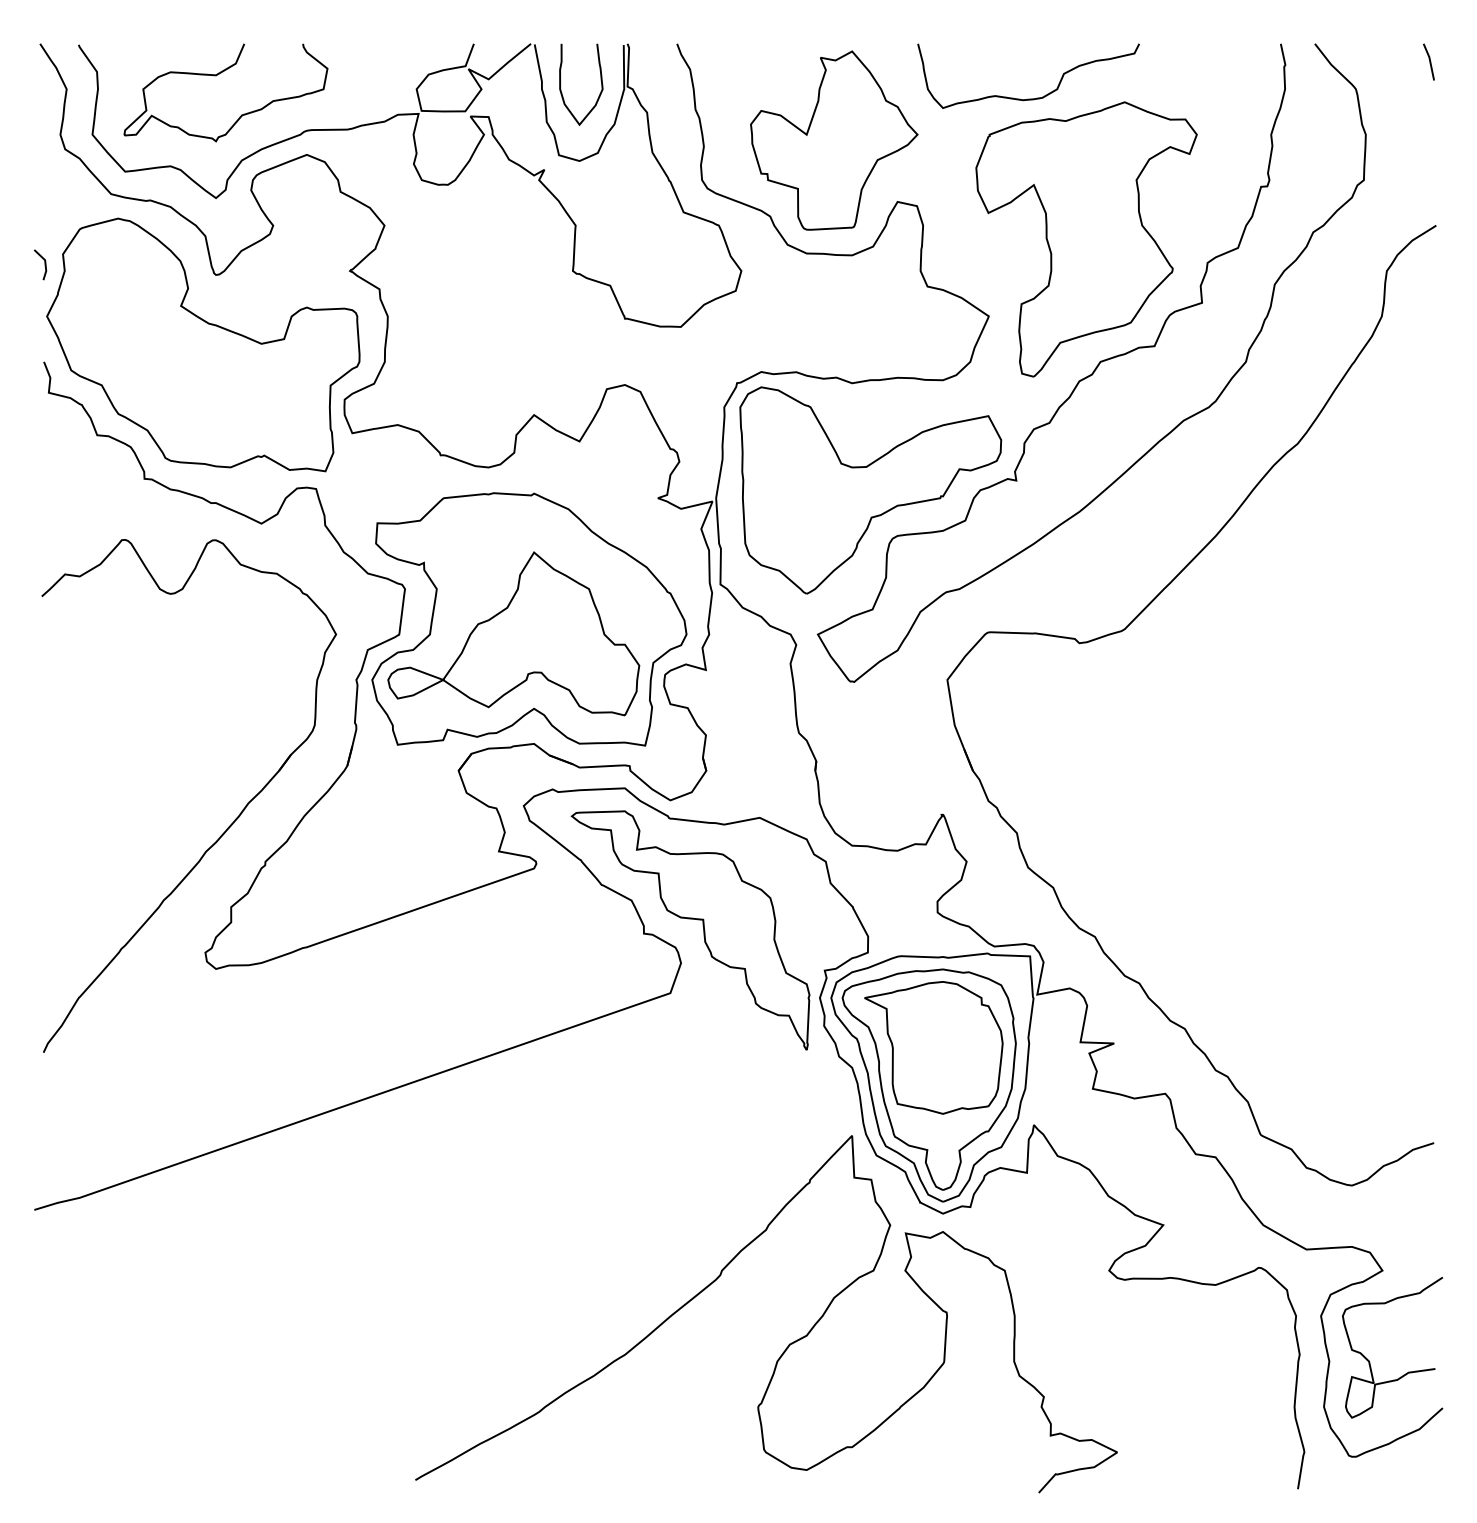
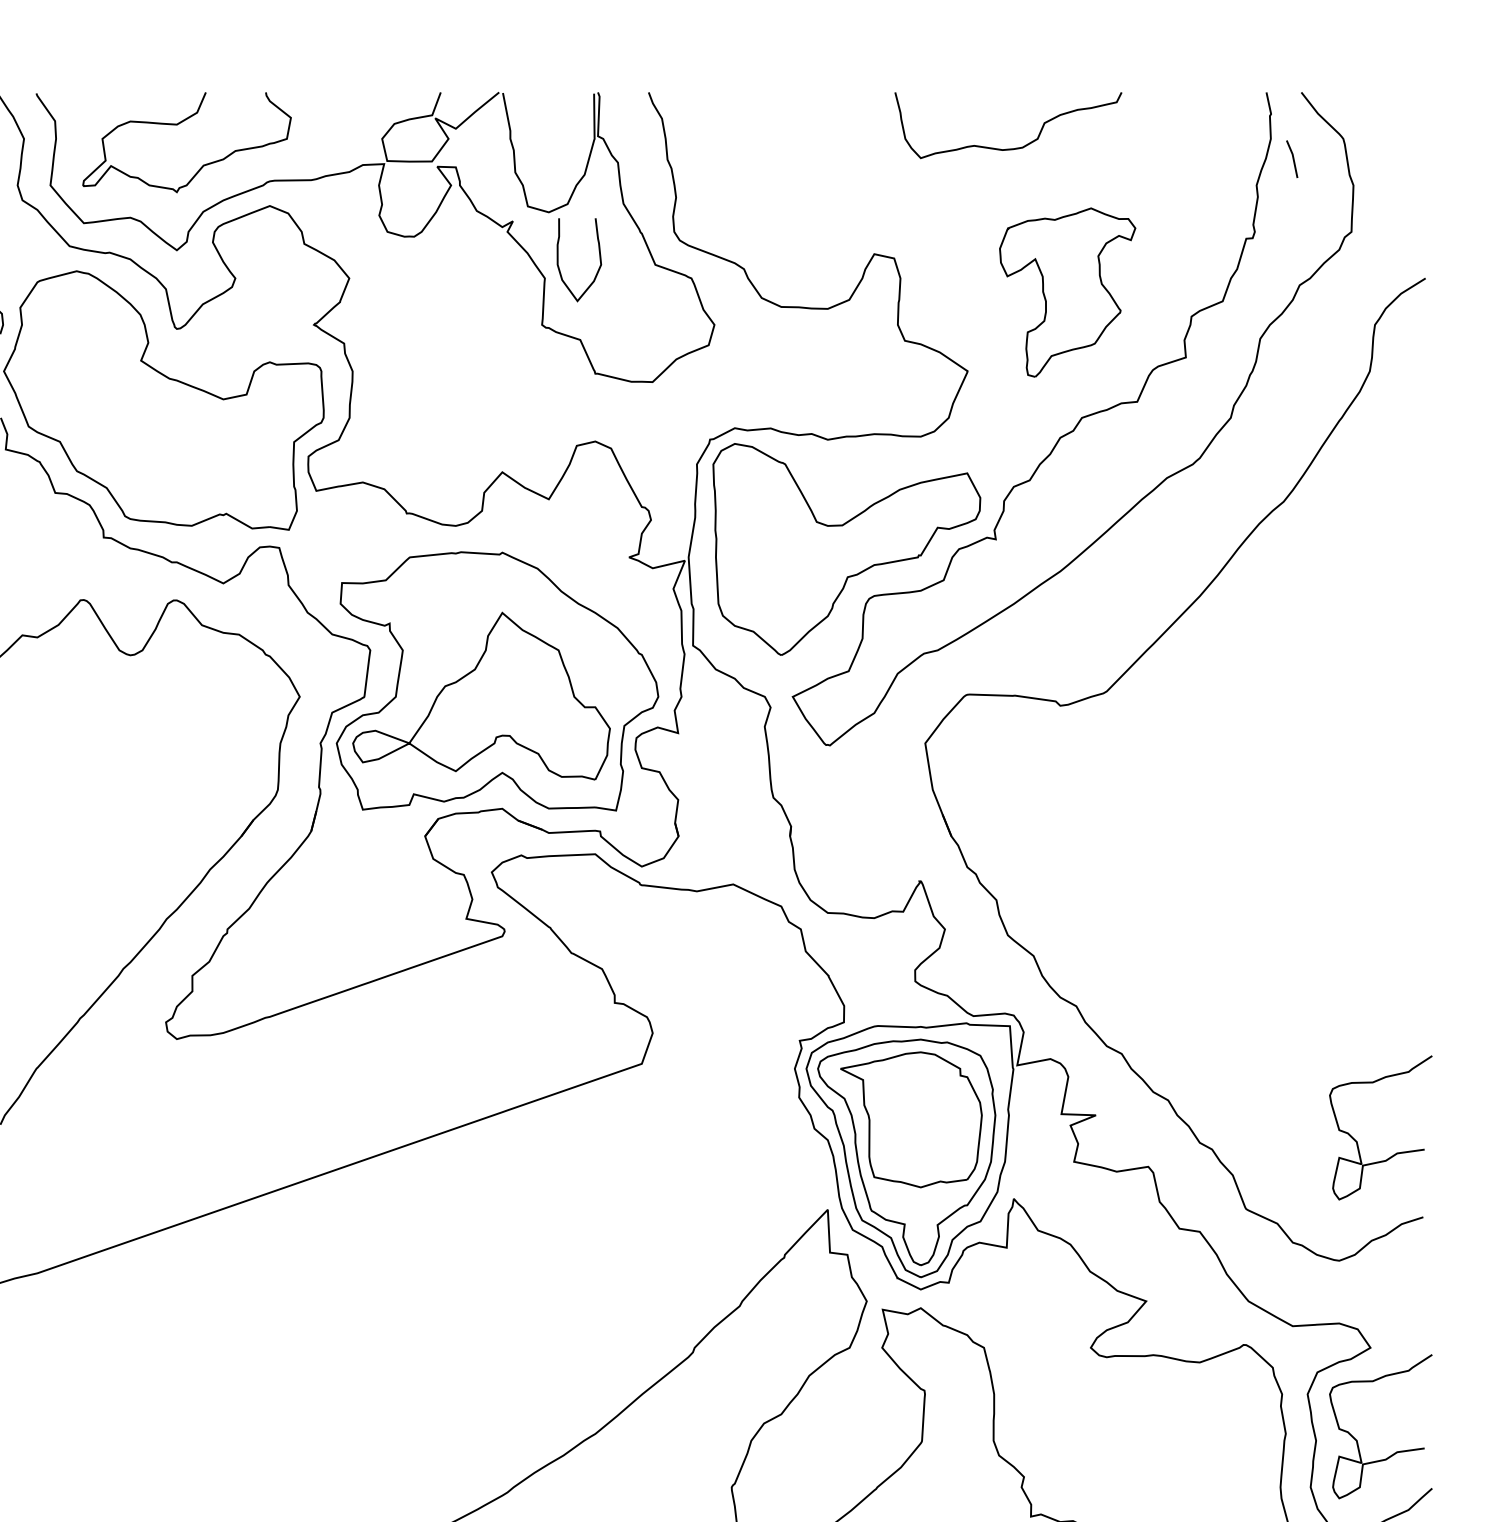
line: (1429, 61) -> (1292, 158), moved
curve: (600, 80) -> (598, 255), moved
part: (834, 140) -> (809, 191), removed
part: (1086, 239) -> (1067, 292), size x0.6
part: (690, 919) -> (662, 988), removed
curve: (1369, 1068) -> (1357, 1140), added

